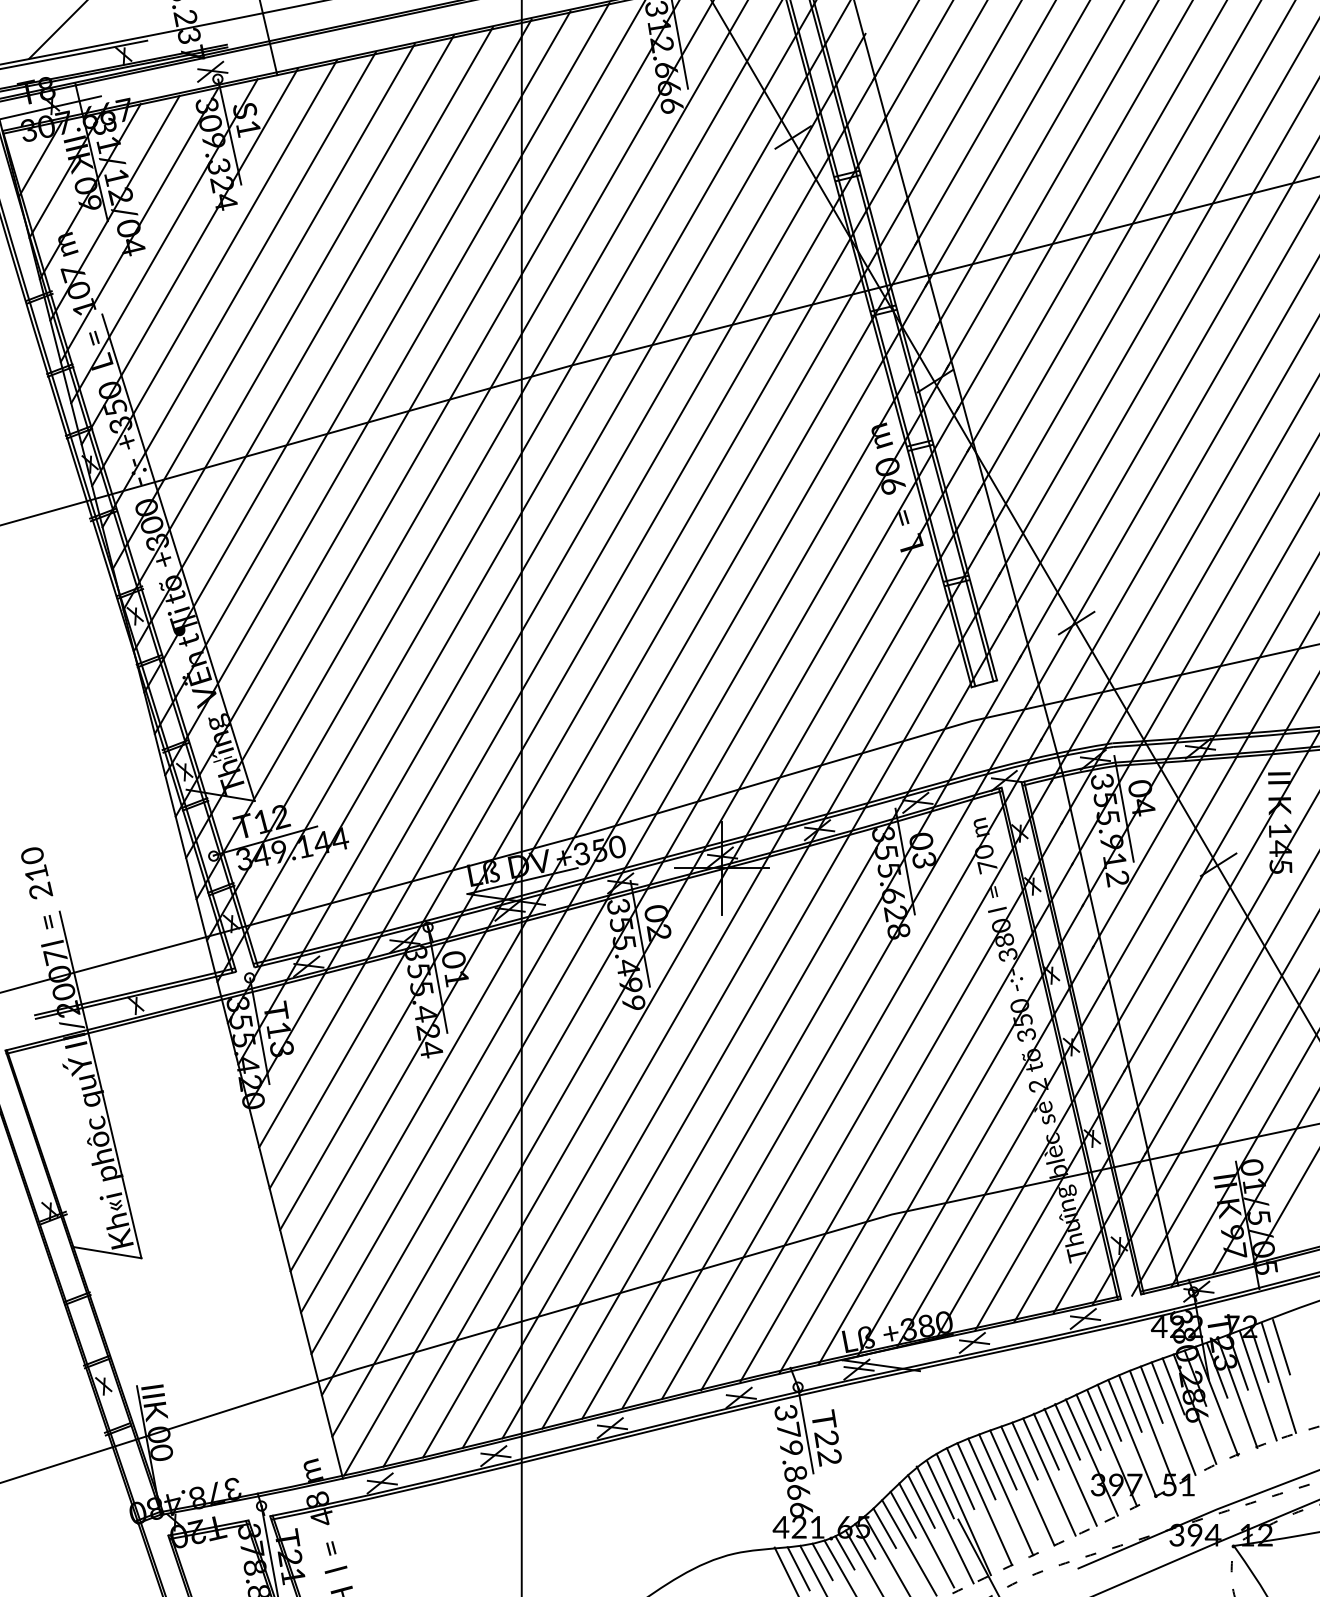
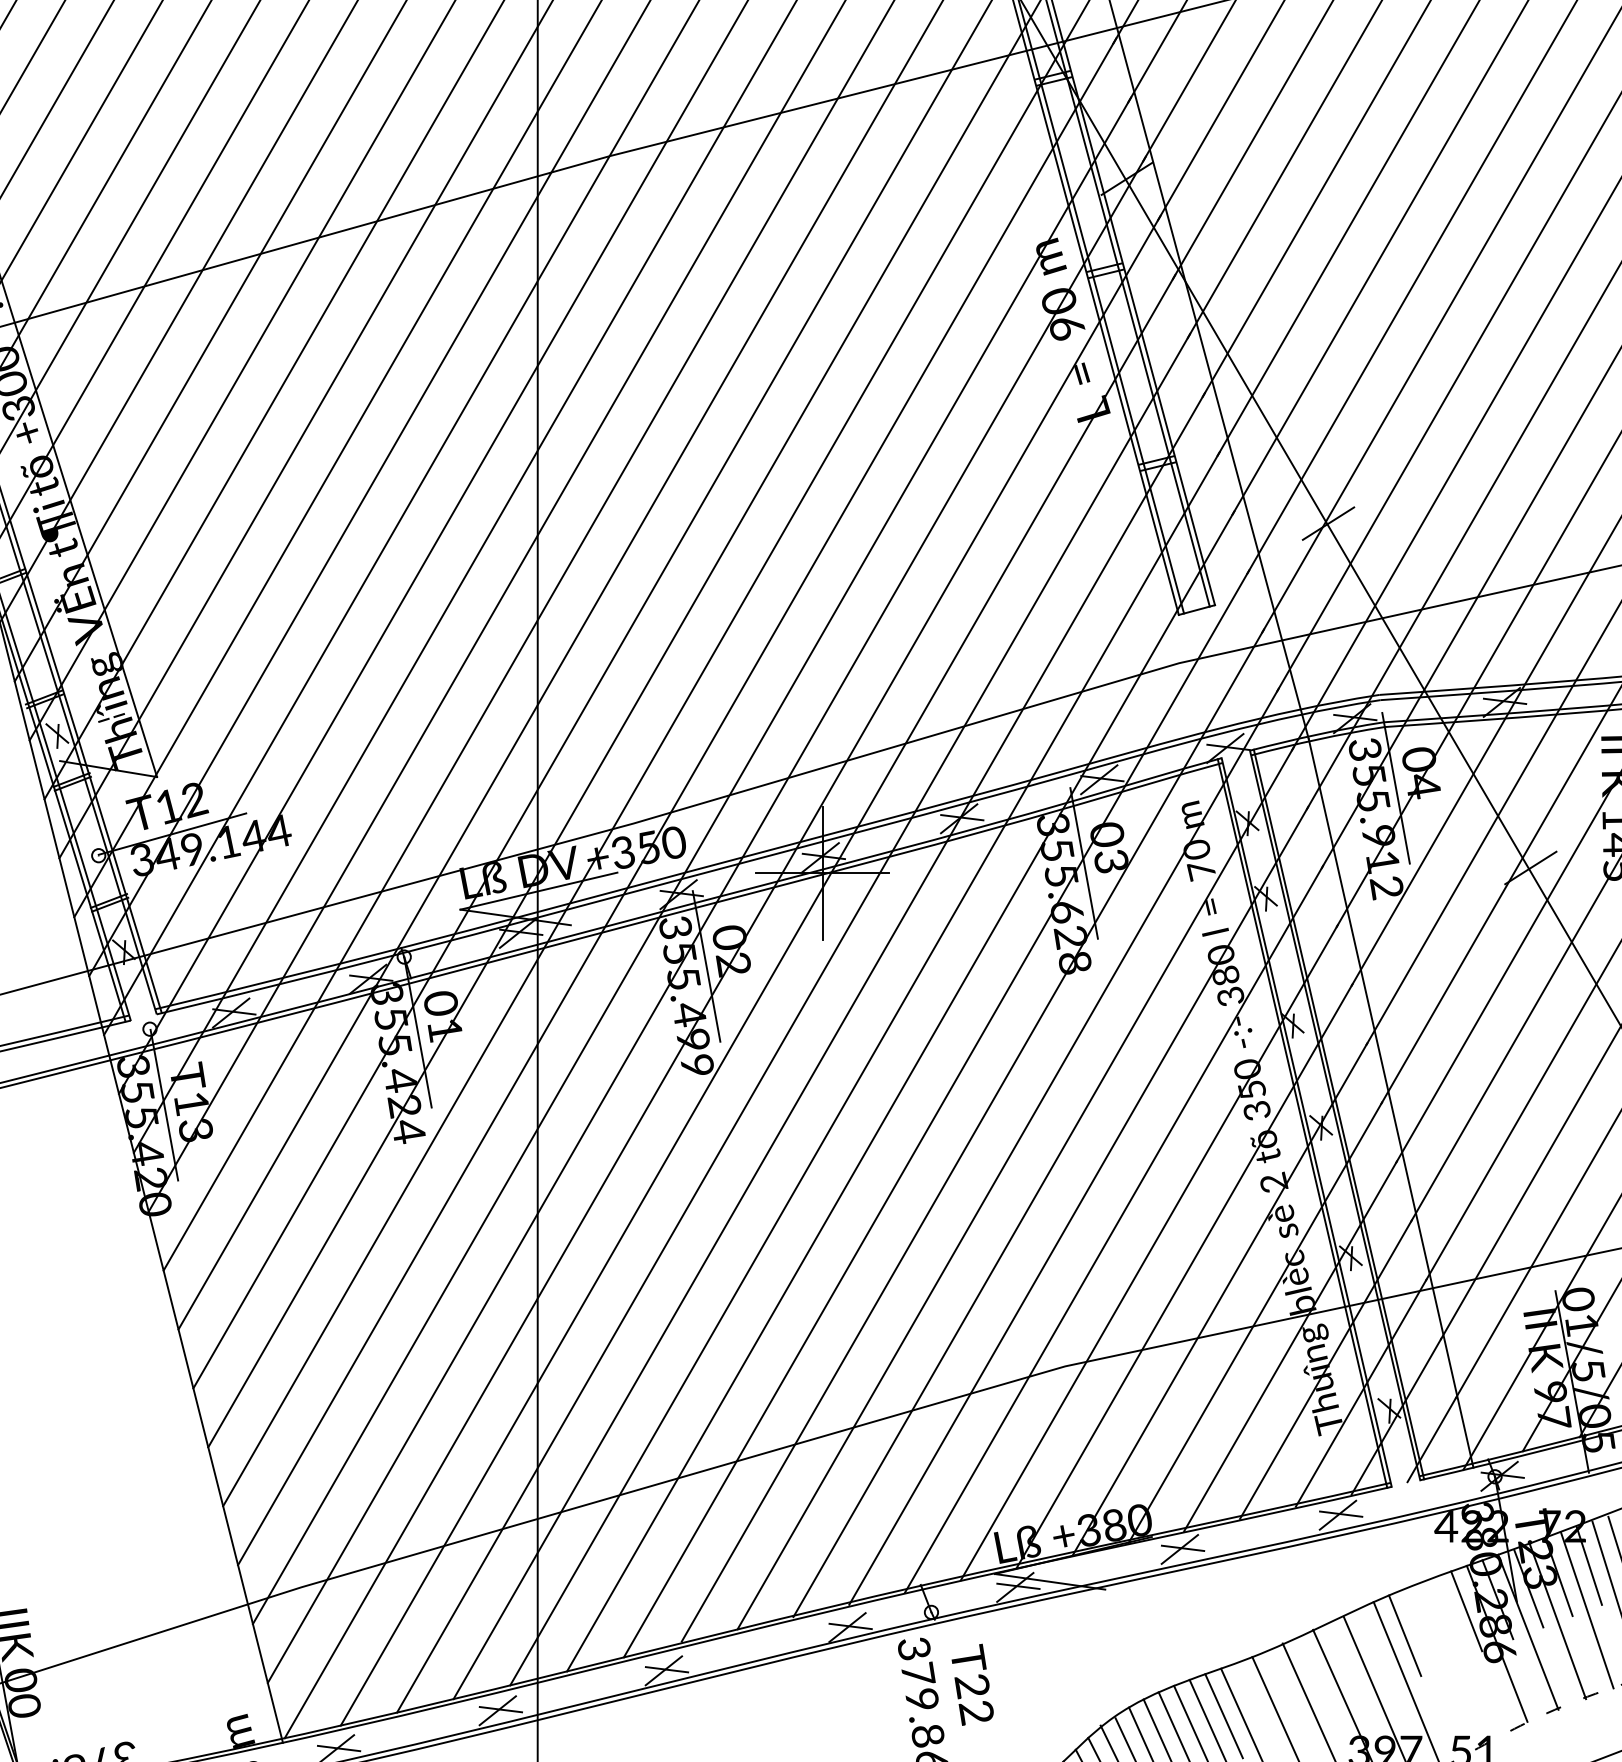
line: (1151, 1394) -> (1435, 1622), removed
line: (1109, 1412) -> (1375, 1648), removed
line: (1173, 1418) -> (1466, 1657), removed
line: (1088, 1421) -> (1345, 1661), removed
line: (1151, 1428) -> (1435, 1671), removed
line: (805, 1430) -> (942, 1674), removed
line: (1067, 1431) -> (1315, 1675), removed
line: (1045, 1441) -> (1284, 1689), removed
line: (1024, 1450) -> (1254, 1702), removed

